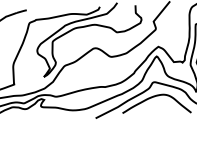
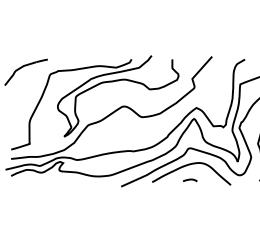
curve: (155, 110) -> (190, 180), added

